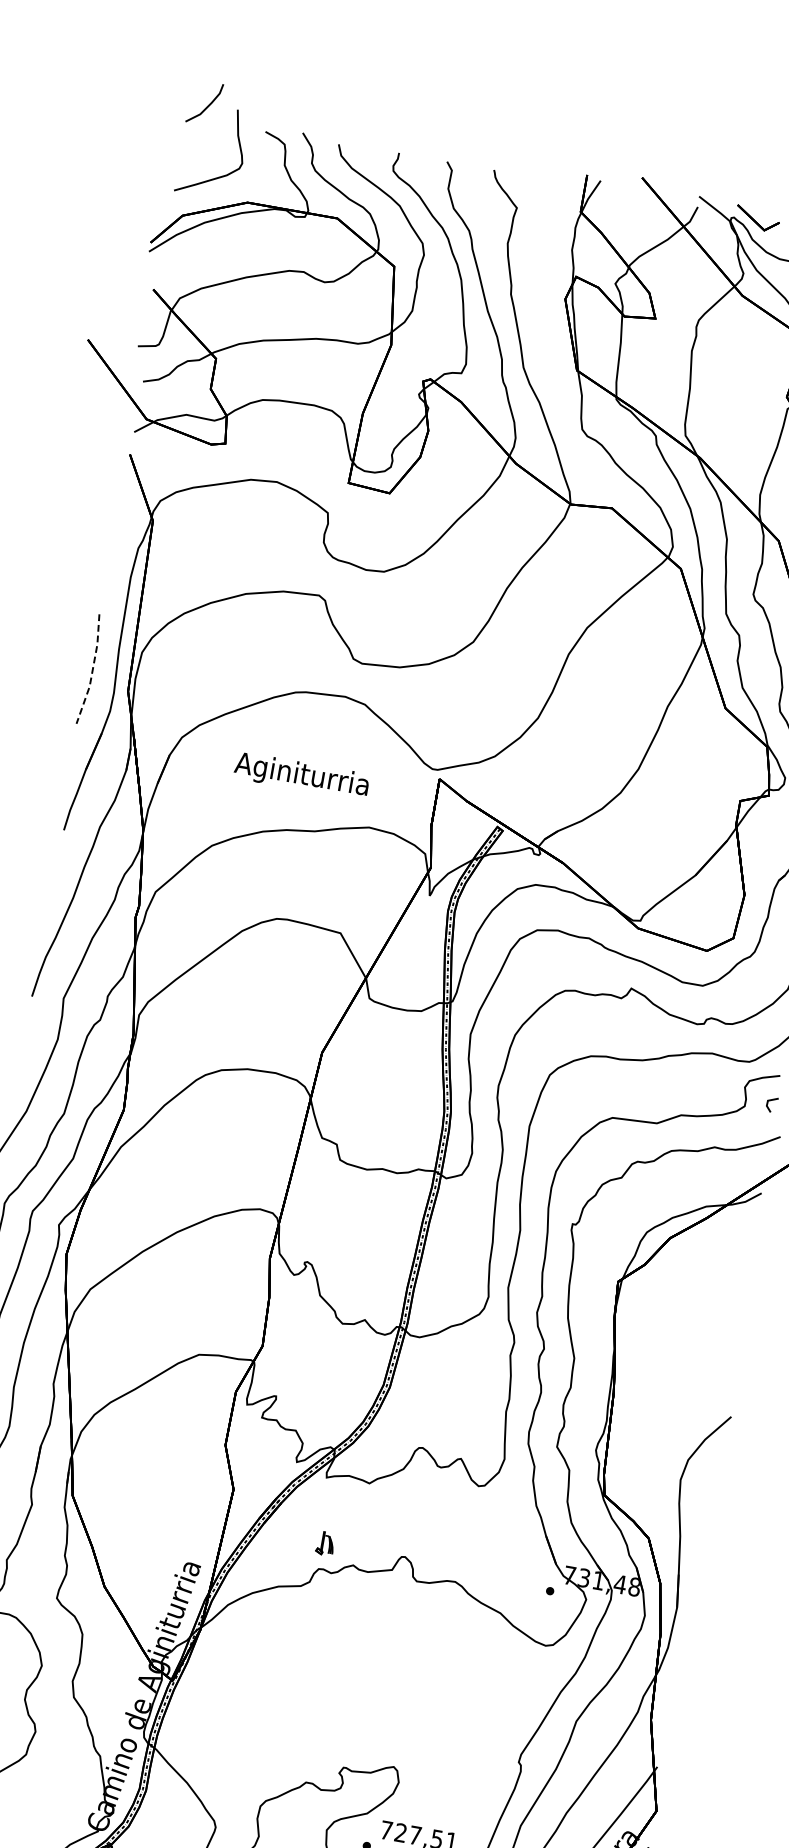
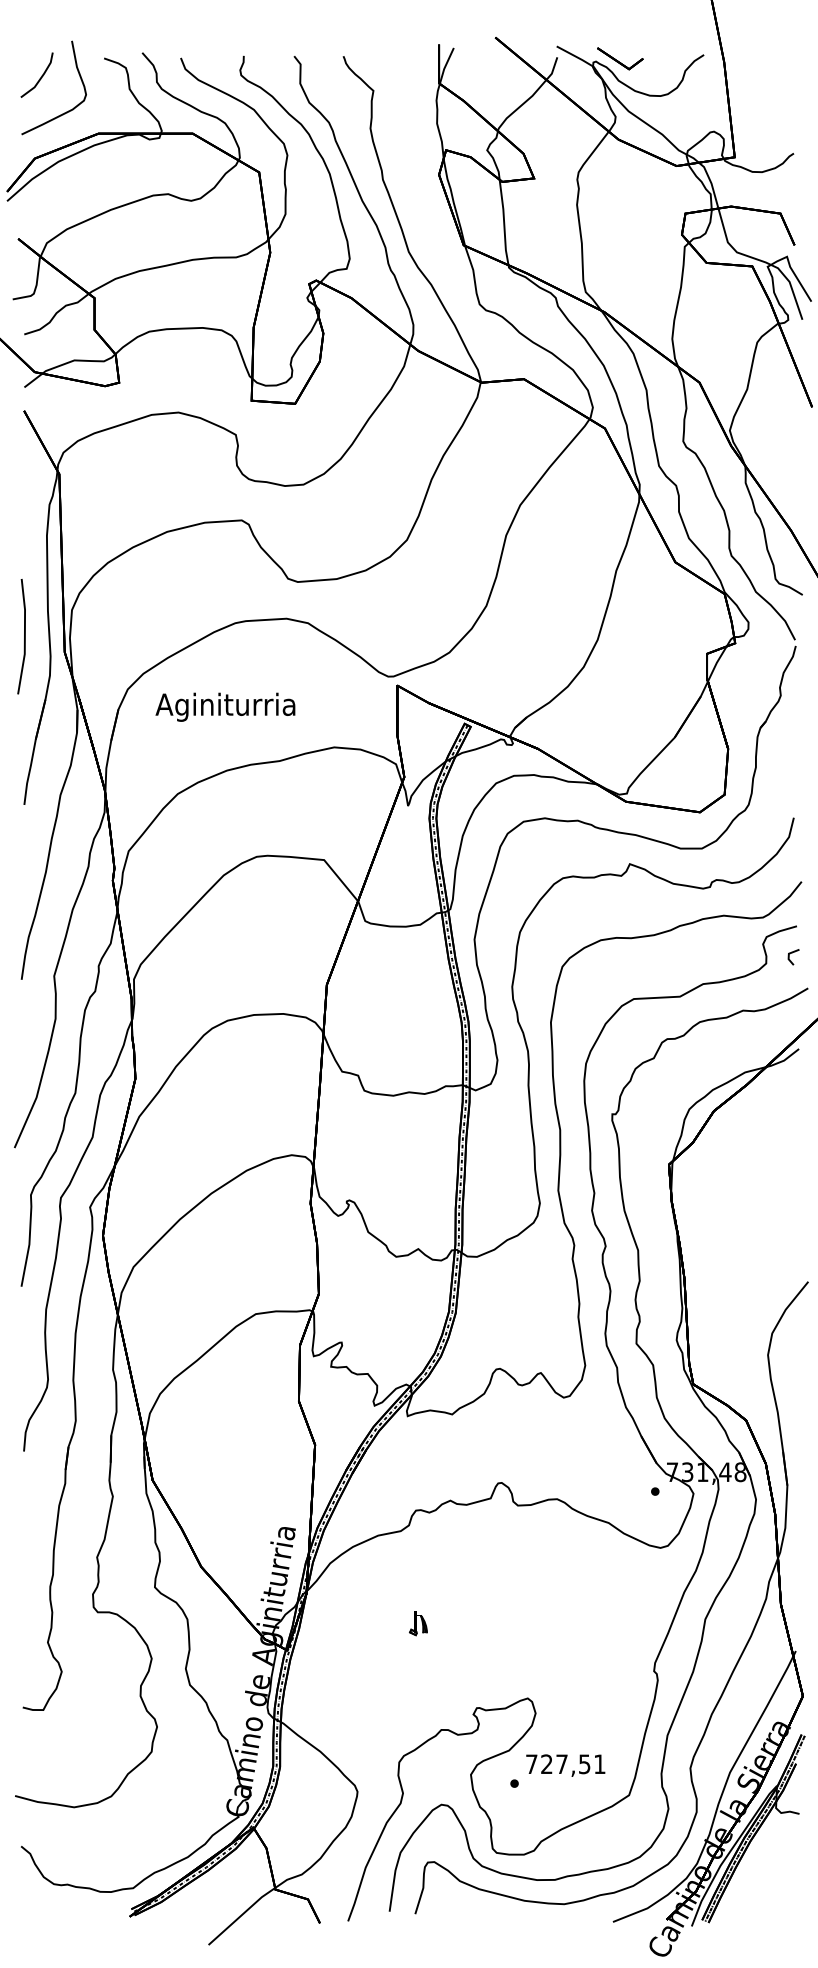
line: (207, 105) -> (40, 77), moved
line: (92, 669) -> (24, 636), dashed -> solid
text: (301, 775) -> (225, 706), moved
part: (325, 1543) -> (418, 1623), moved

